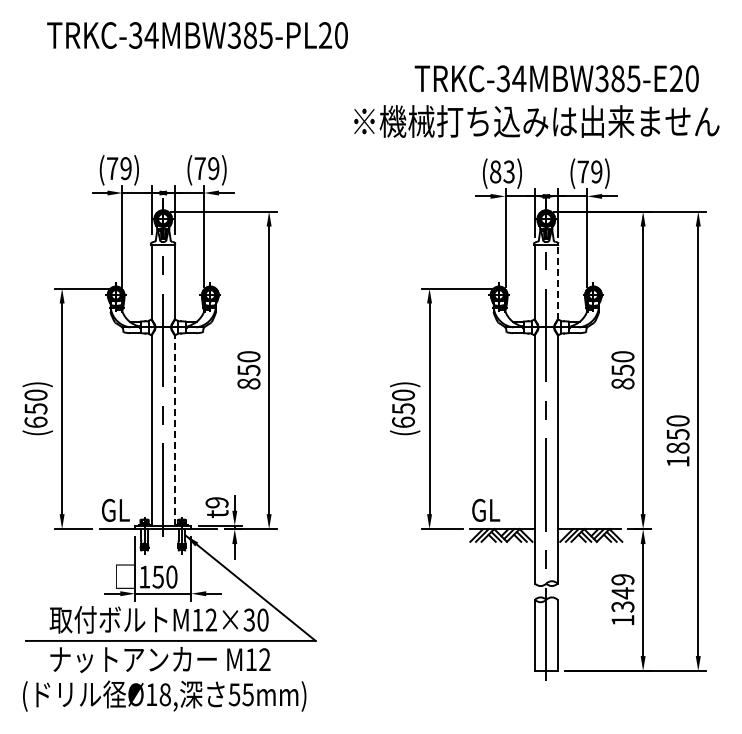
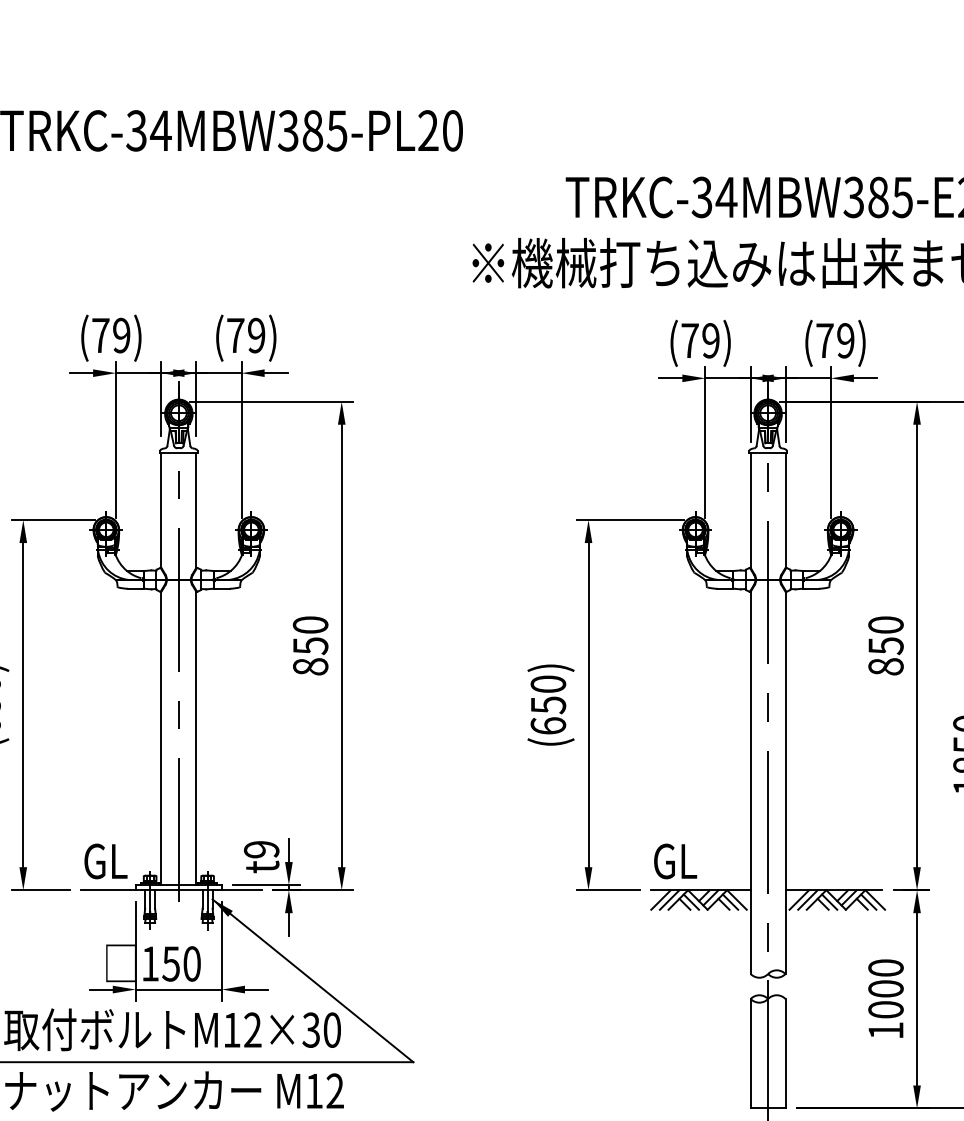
text: (502, 171) -> (700, 340), (83) -> (79)
line: (557, 281) -> (785, 509), dashed -> solid
line: (174, 429) -> (196, 736), dashed -> solid
text: (622, 593) -> (885, 989), 1349 -> 1000

